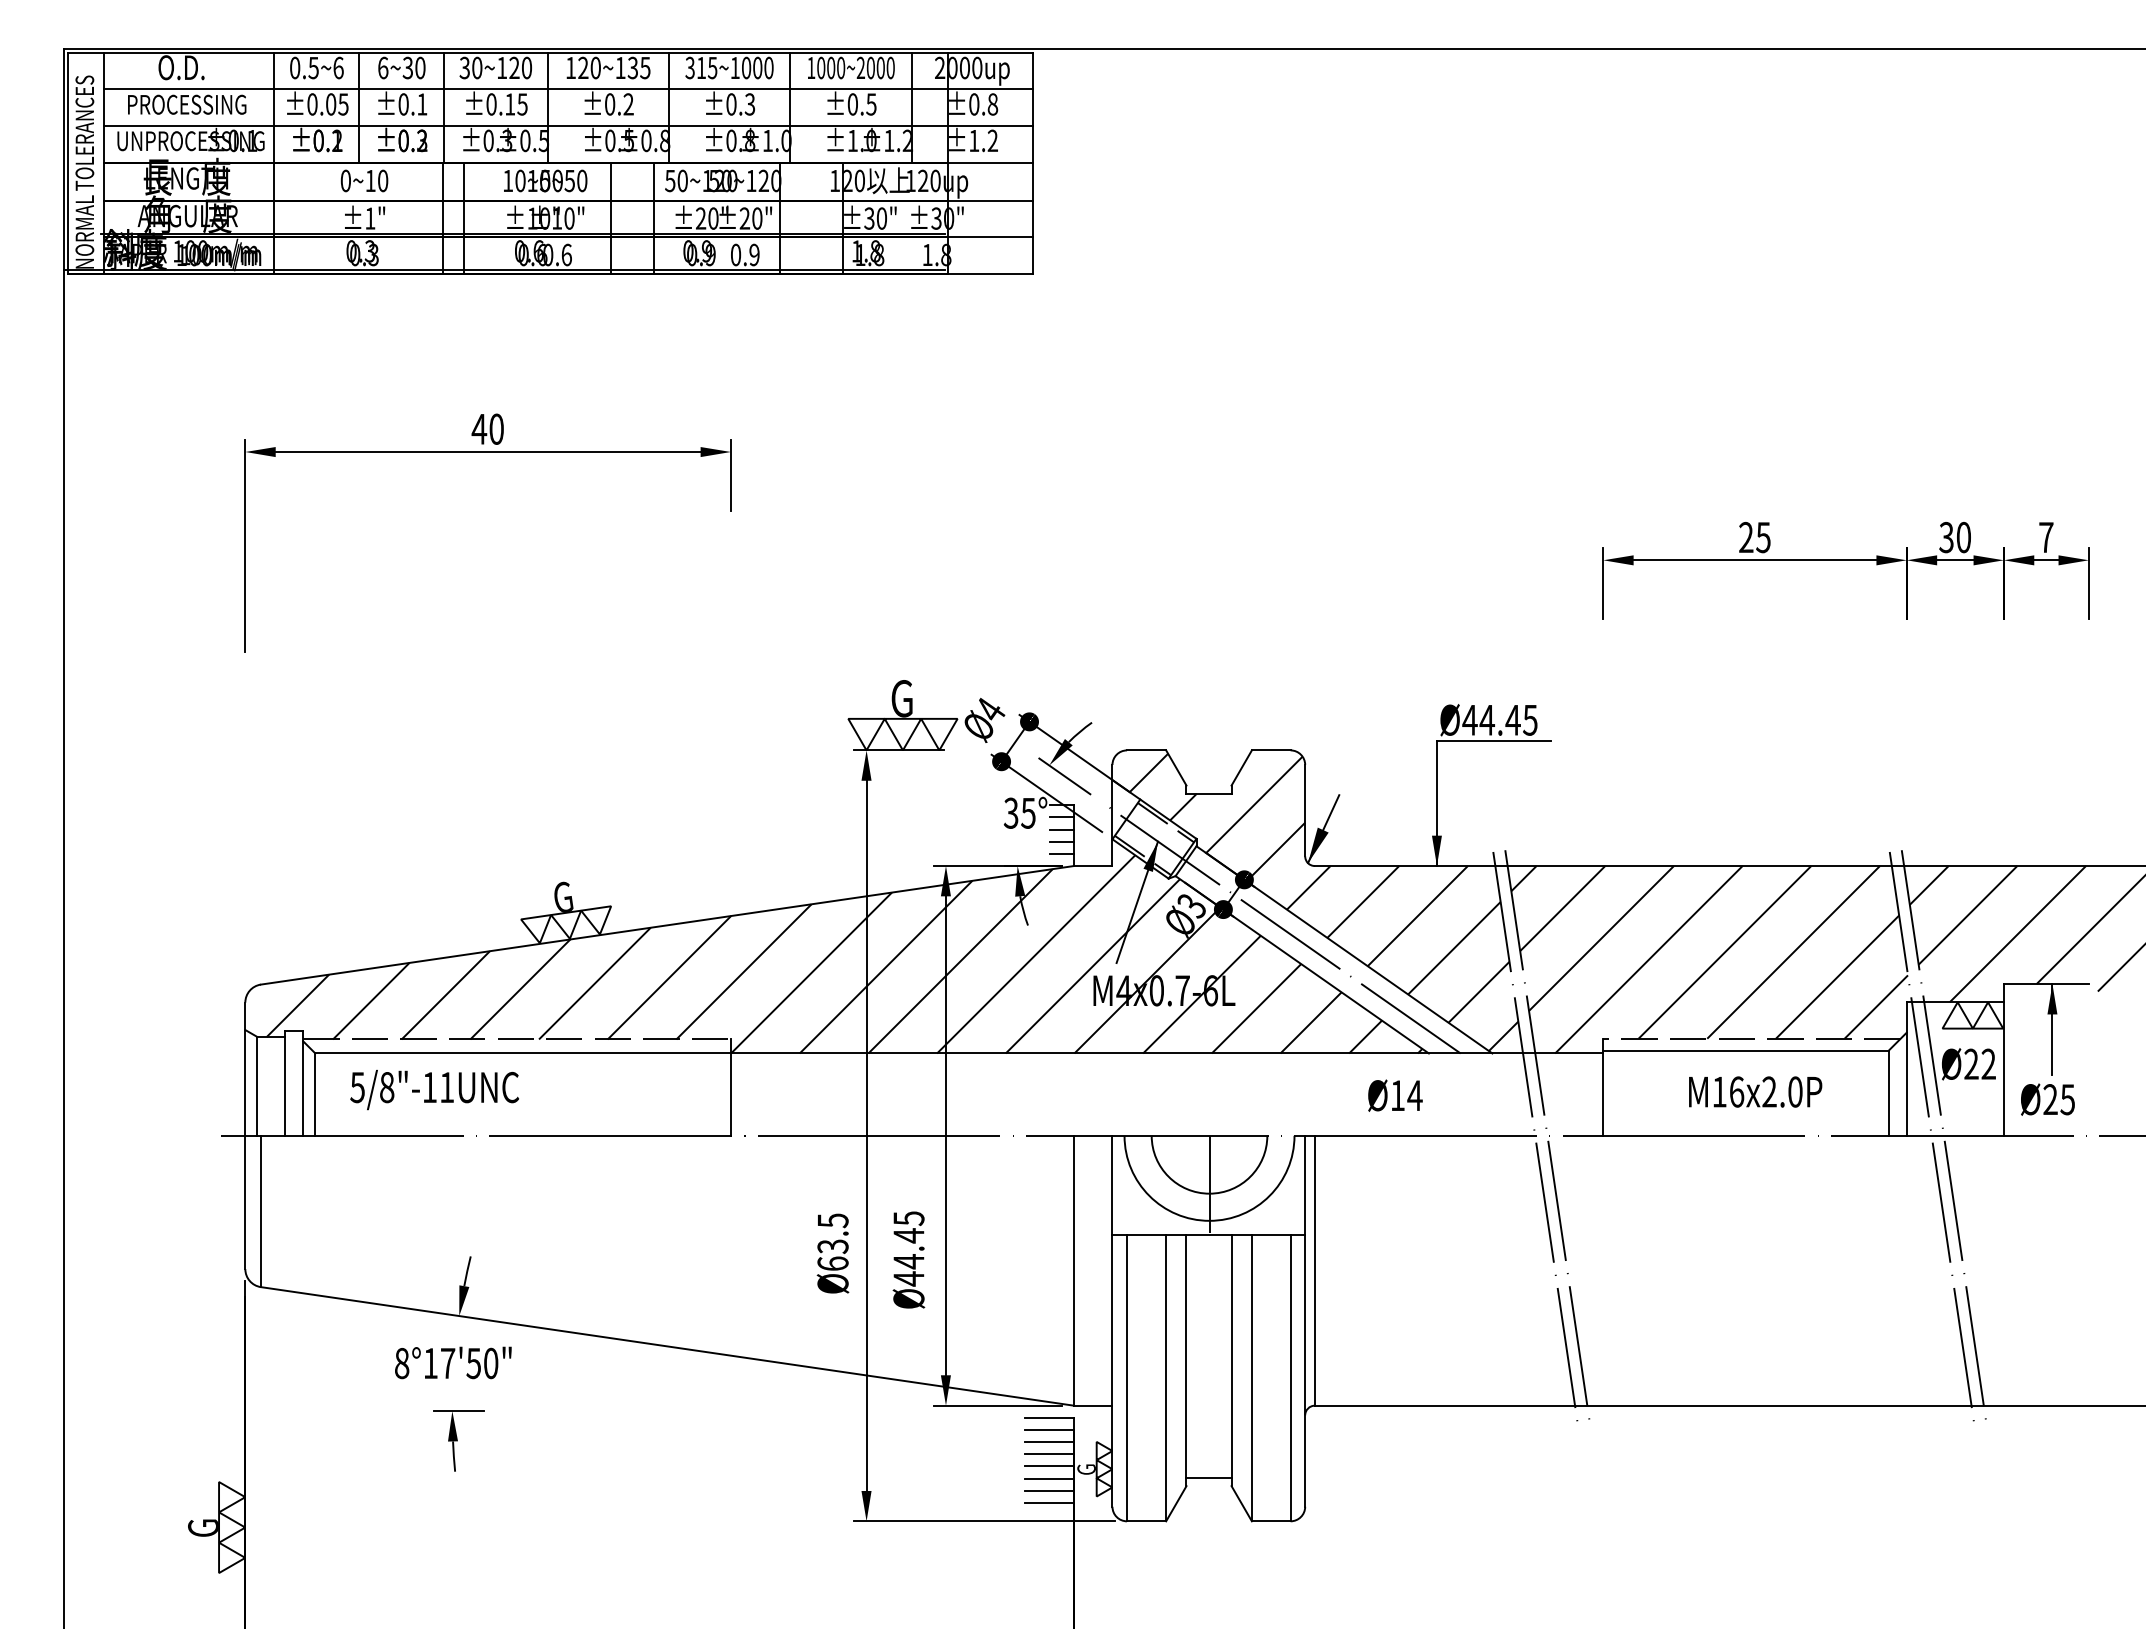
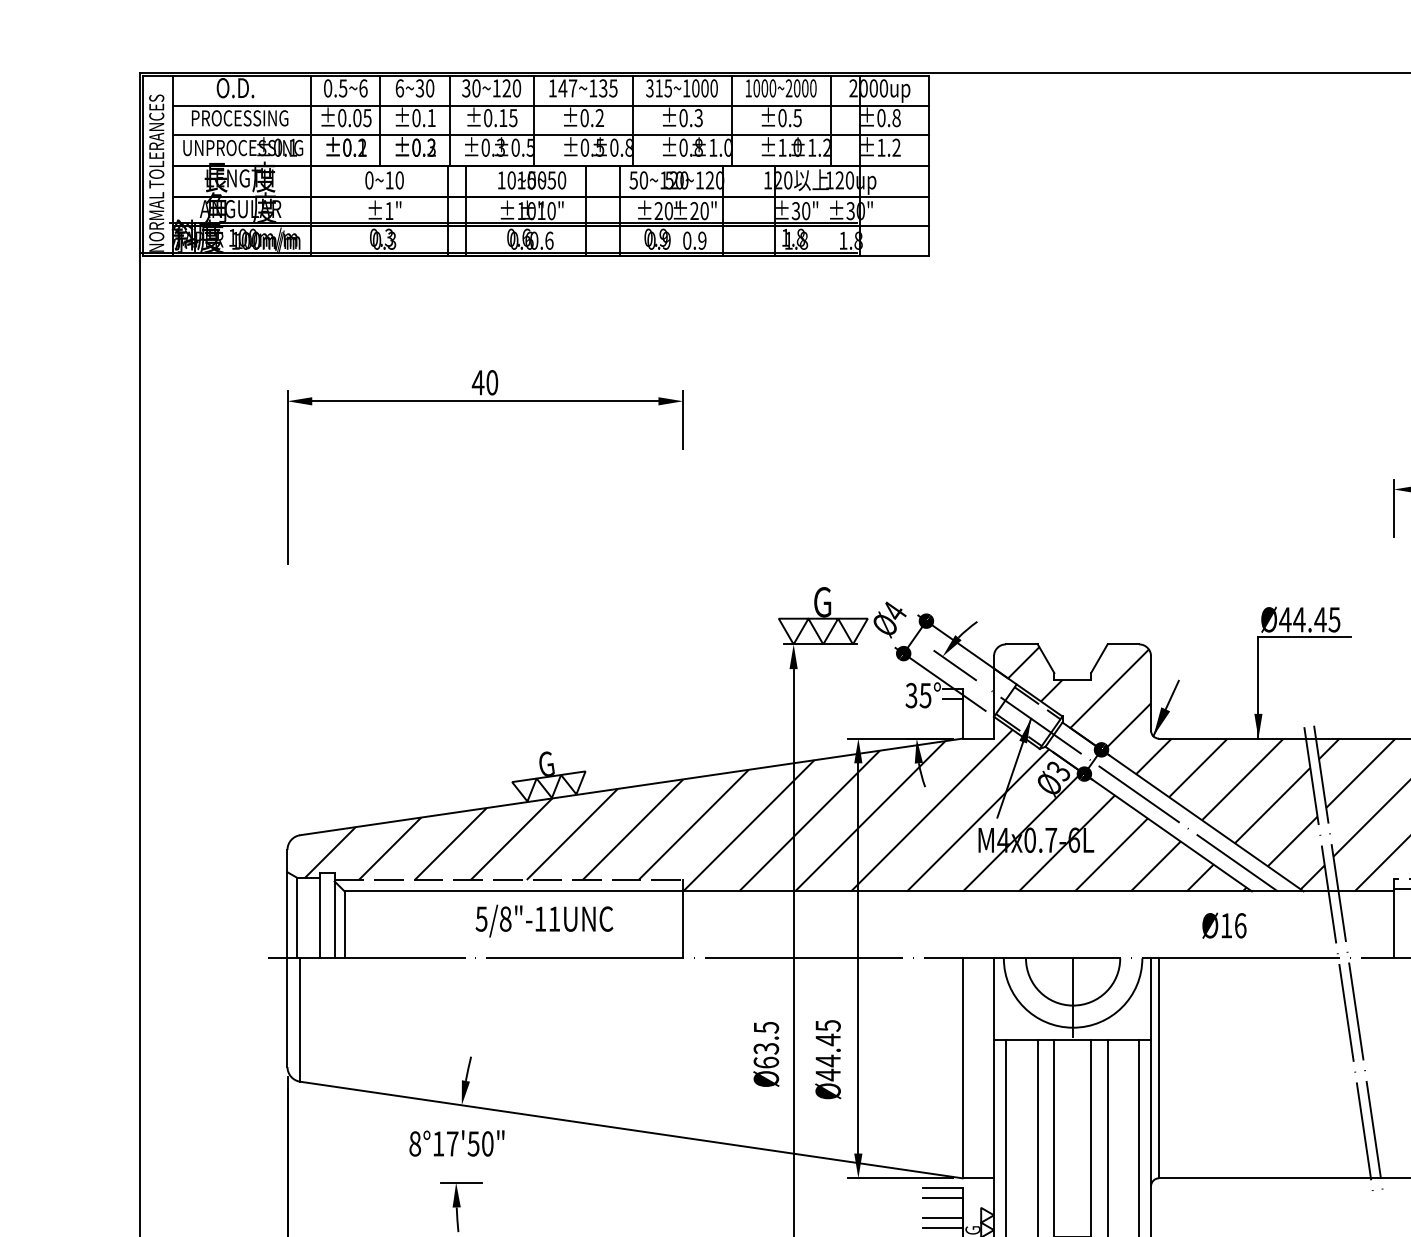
text: (588, 67) -> (567, 87), 120~135 -> 147~135
line: (1061, 829) -> (952, 708), removed
line: (1061, 841) -> (952, 718), removed
line: (1061, 853) -> (952, 728), removed
text: (434, 1090) -> (544, 921), moved
text: (1414, 1095) -> (1240, 925), Ø14 -> Ø16
line: (1049, 1442) -> (942, 1208), removed

